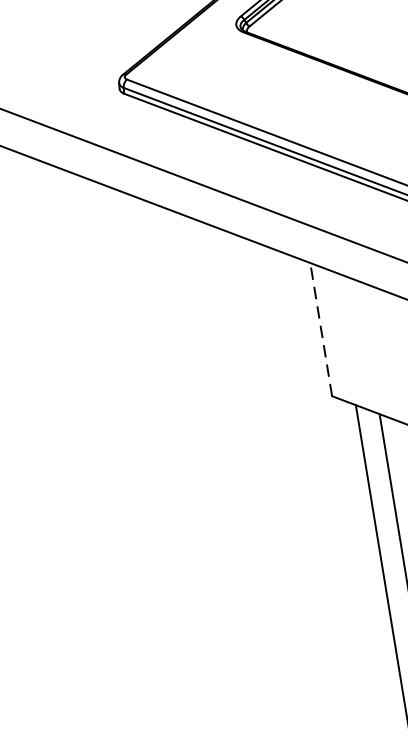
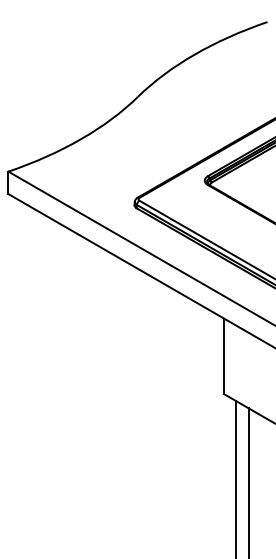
line: (321, 329) -> (224, 356), dashed -> solid

